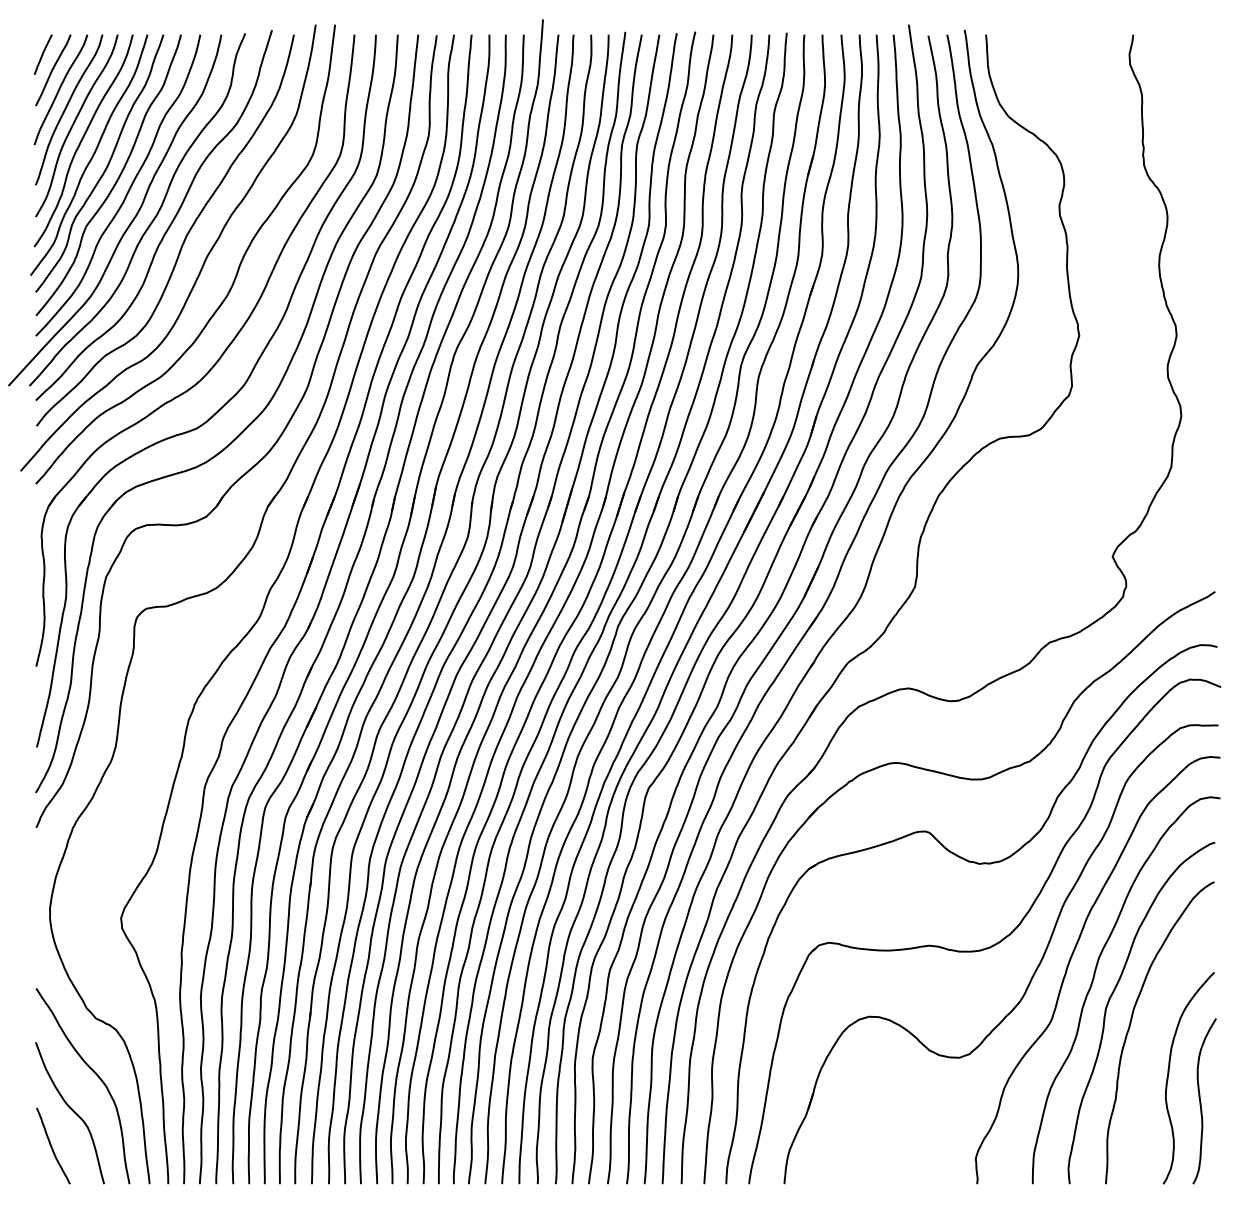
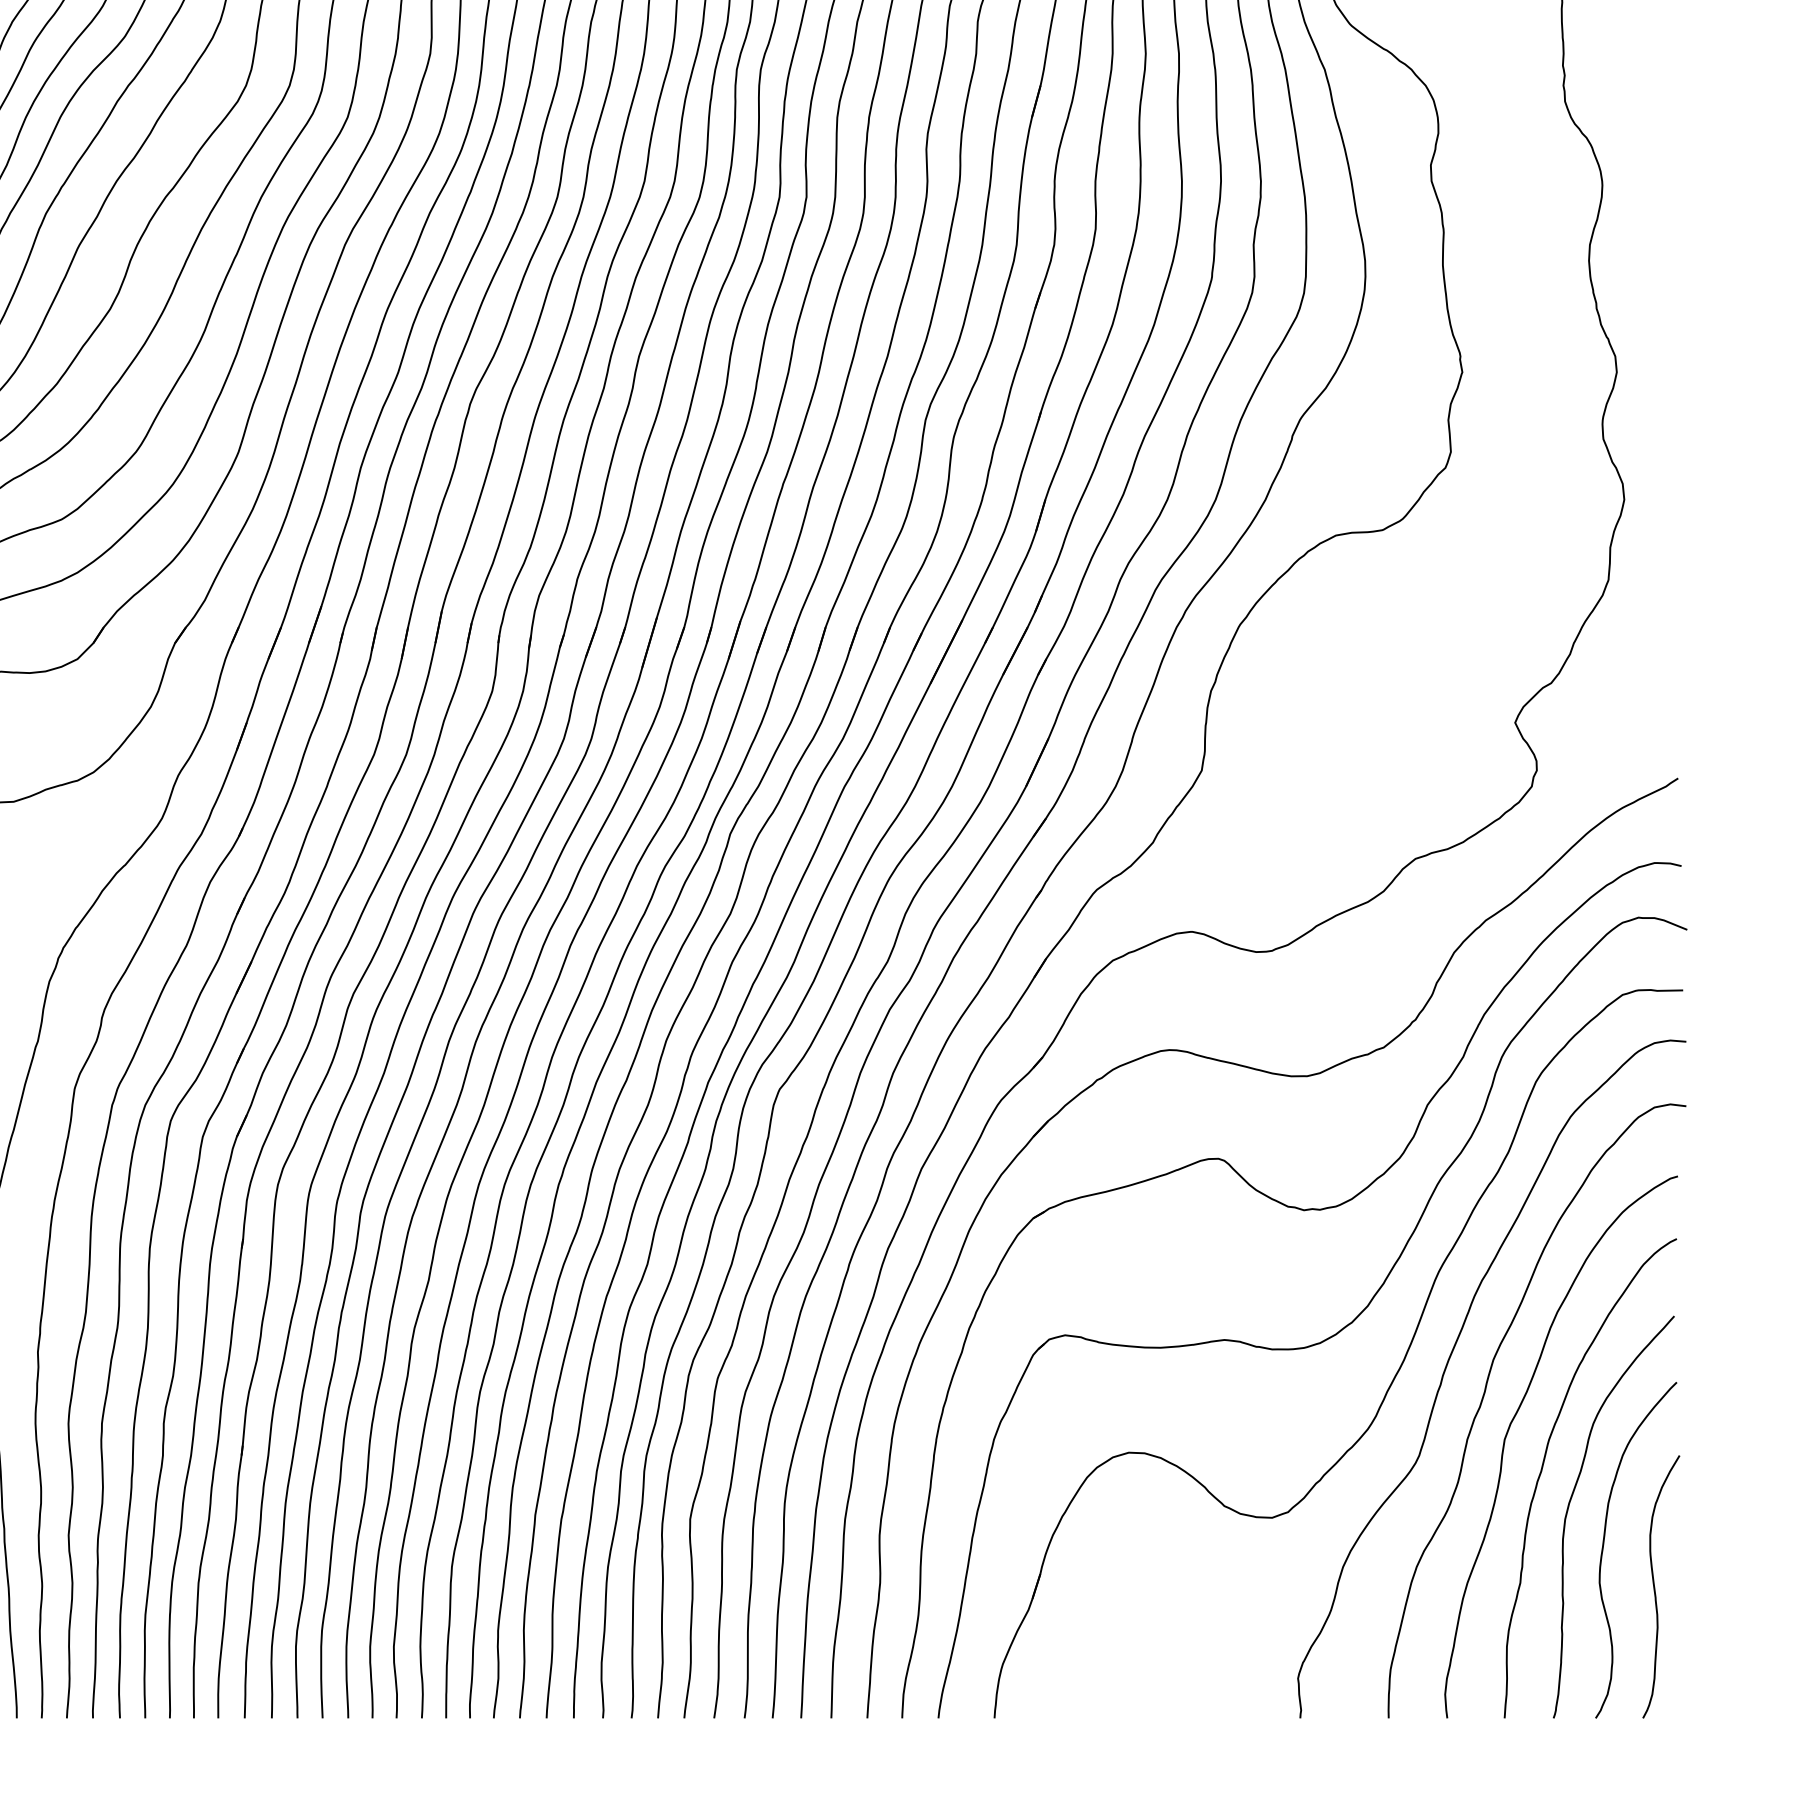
curve: (1147, 1050) -> (1570, 1506), added

